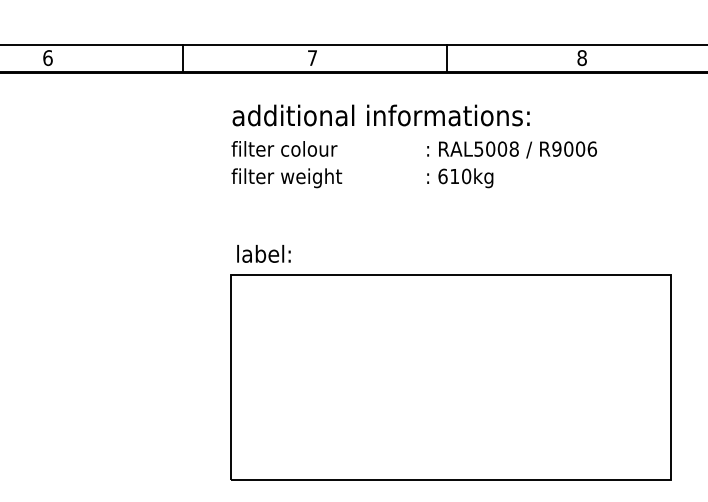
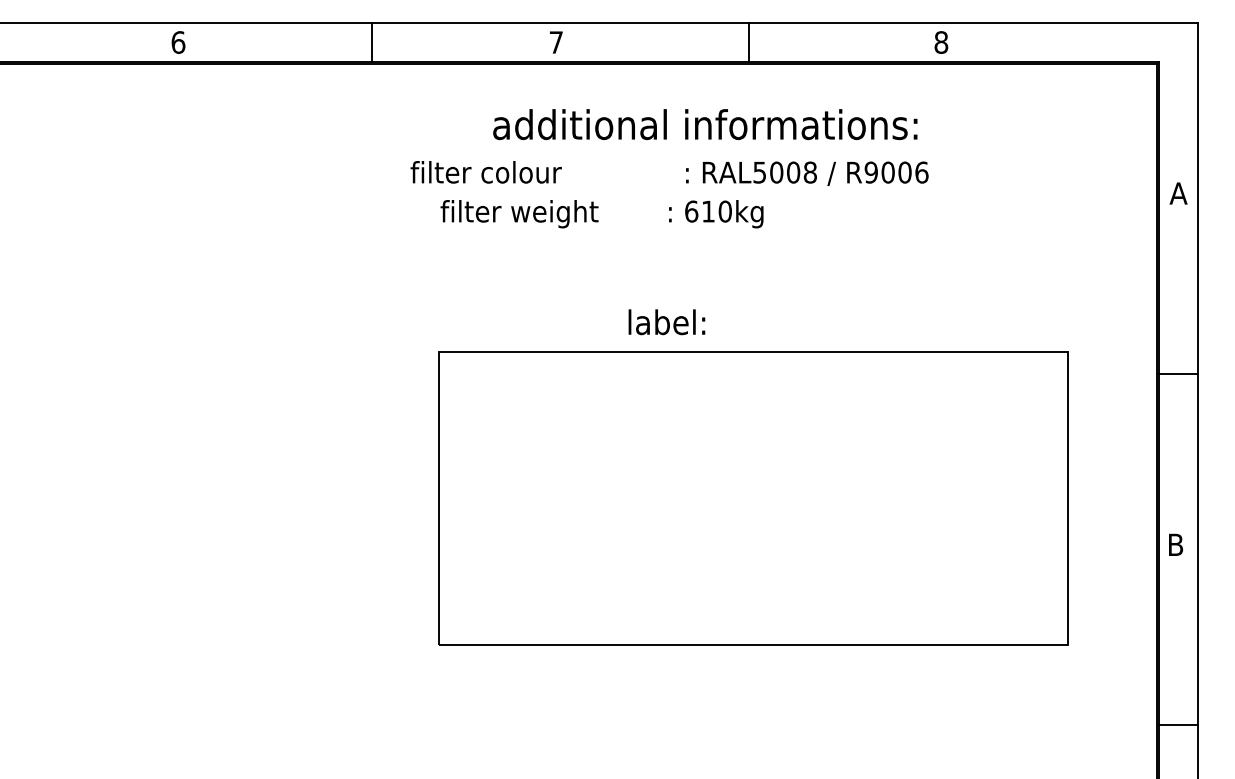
text: (381, 115) -> (705, 124), moved
text: (283, 149) -> (485, 172), moved
text: (512, 149) -> (807, 173), moved
text: (460, 178) -> (716, 214), moved
text: (263, 254) -> (666, 322), moved

